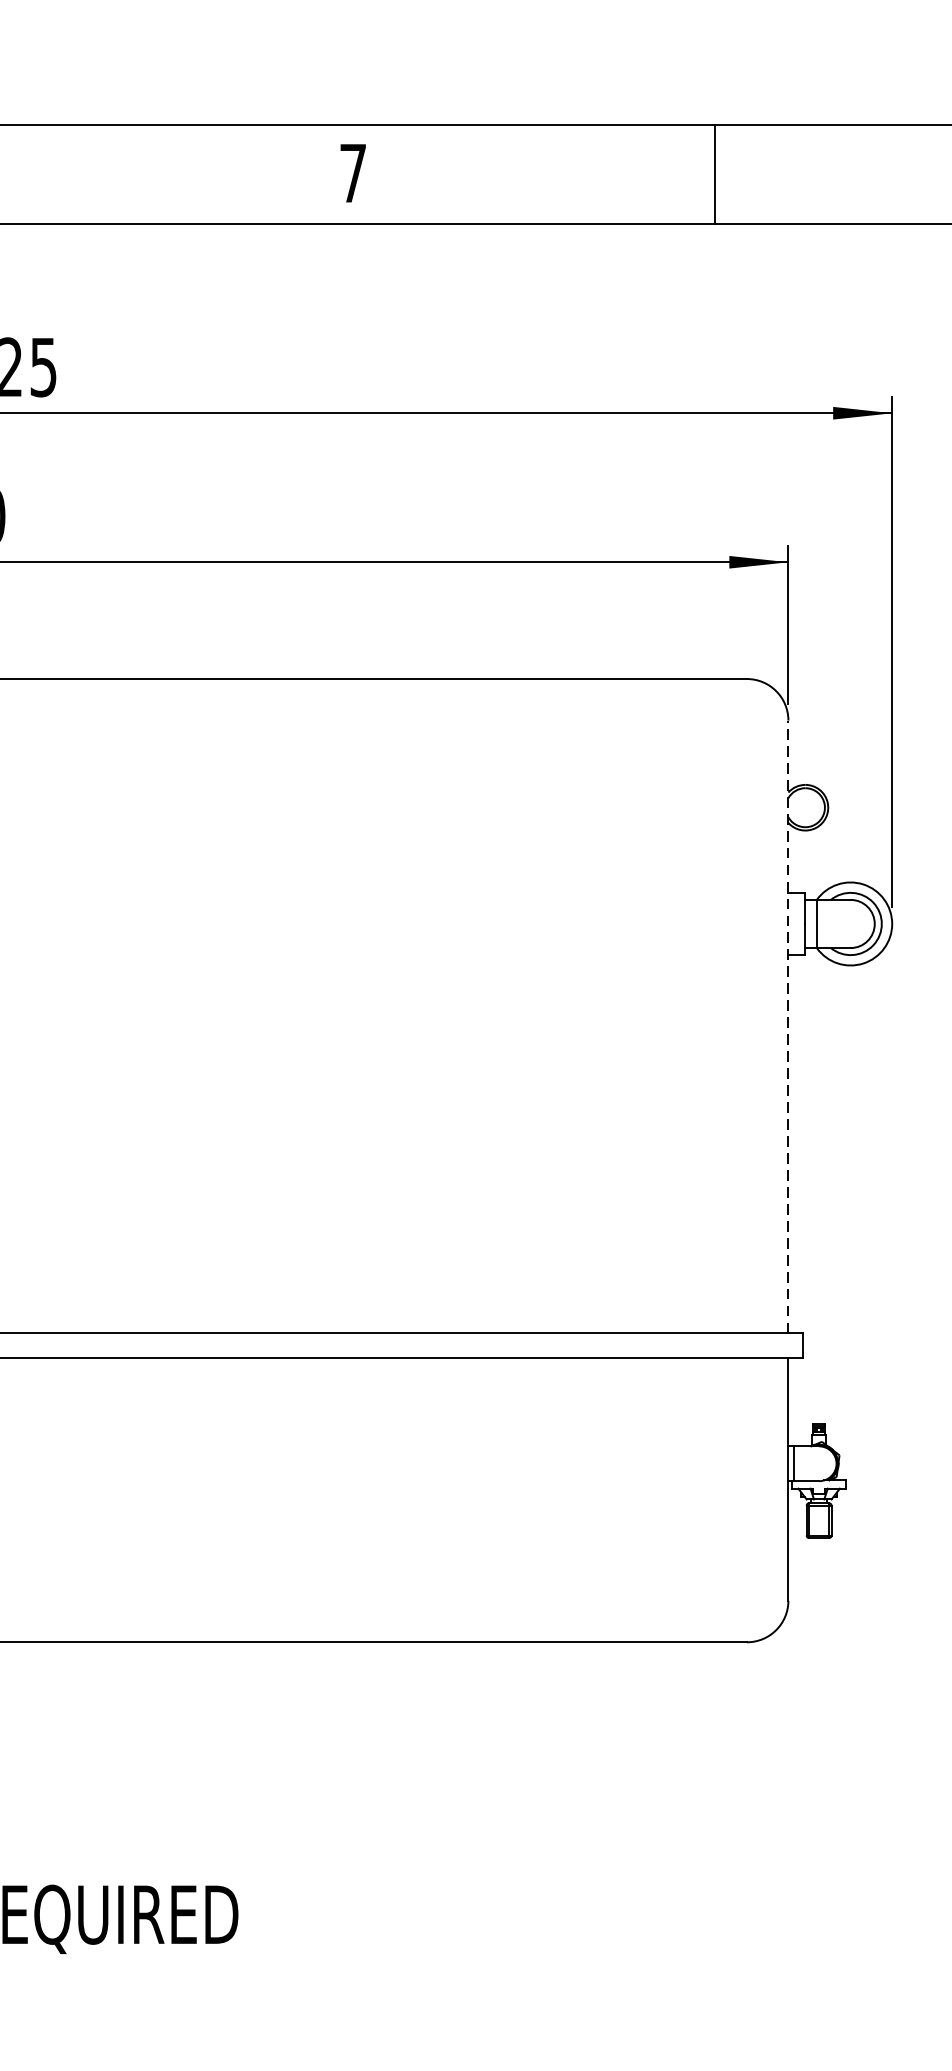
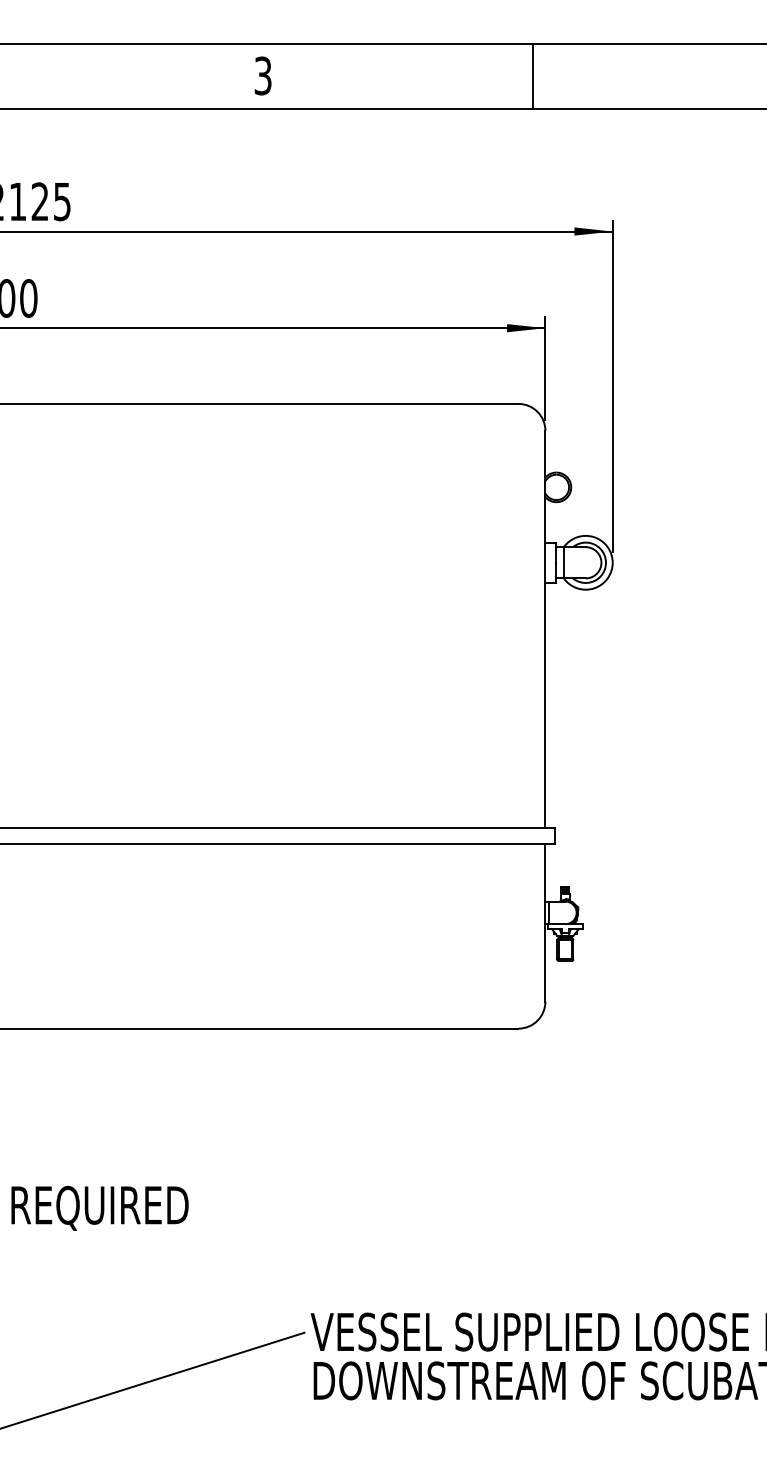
text: (352, 172) -> (262, 75), 7 -> 3
line: (714, 174) -> (532, 76), moved
line: (788, 1026) -> (545, 629), dashed -> solid

